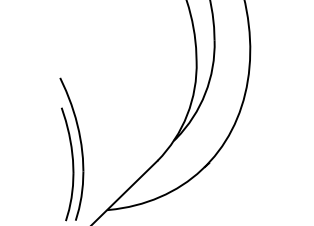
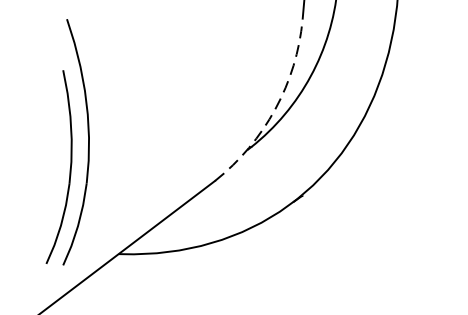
arc: (187, 114) -> (275, 108), solid -> dashed

